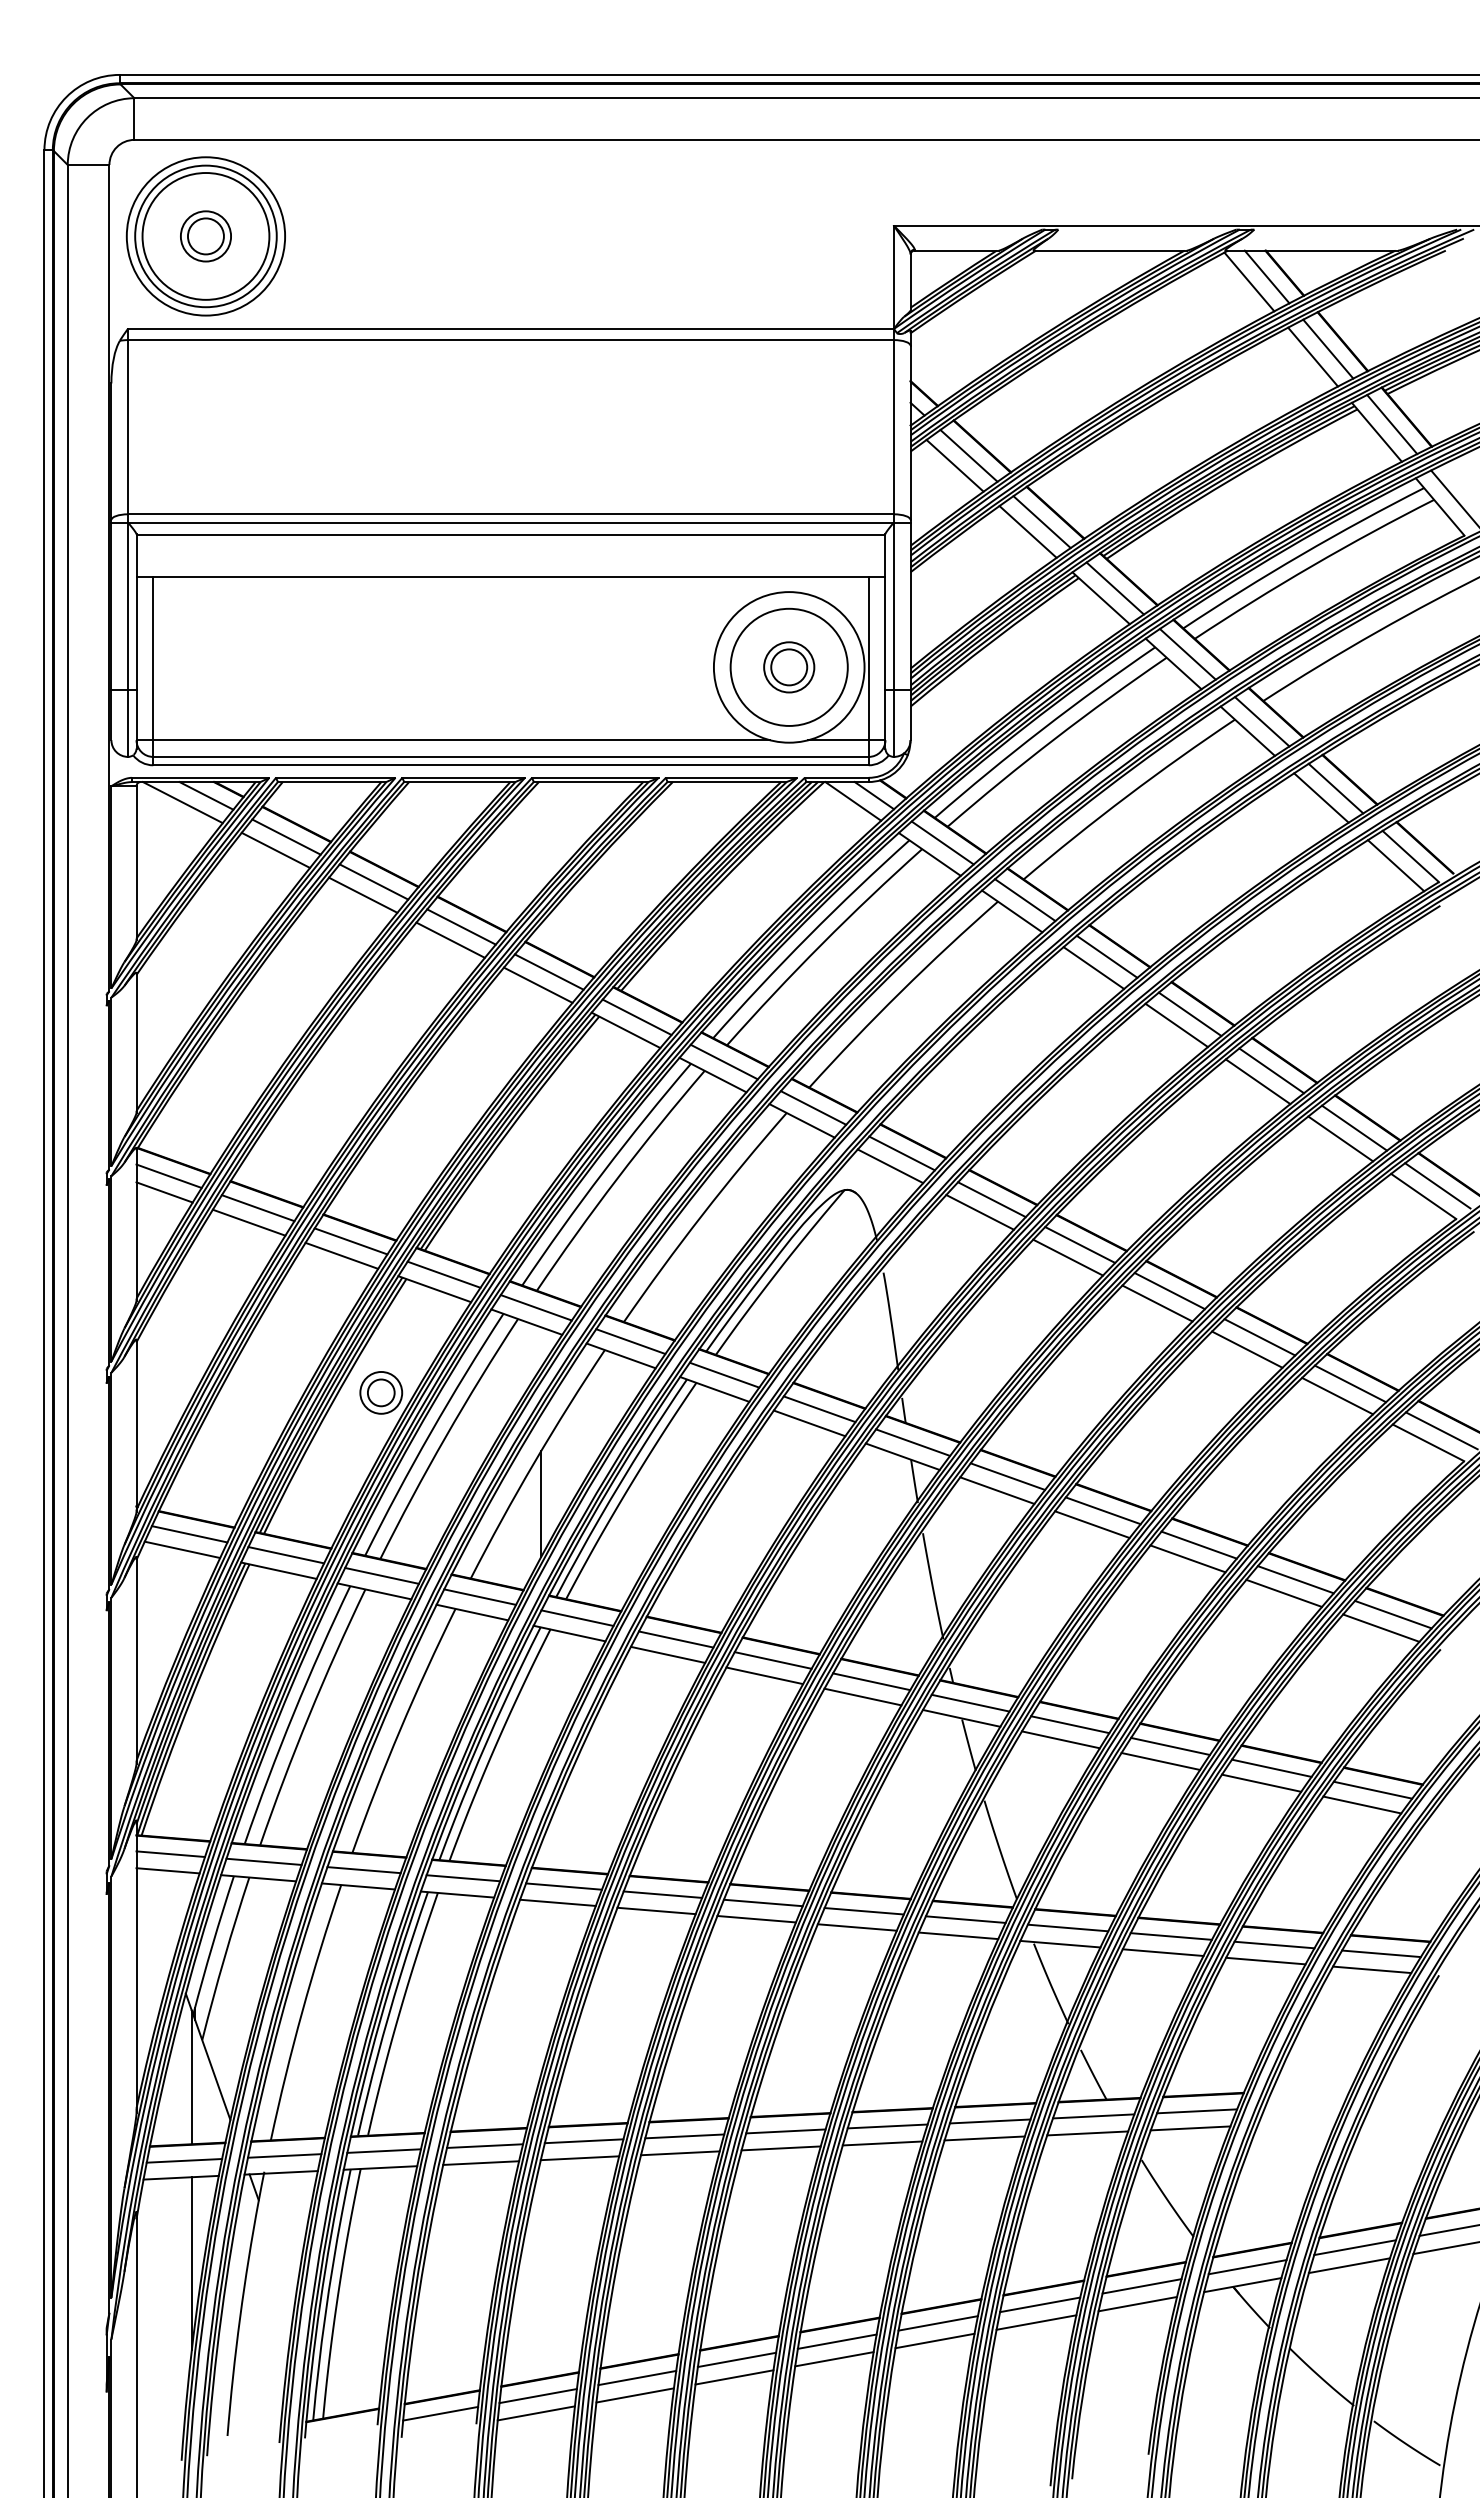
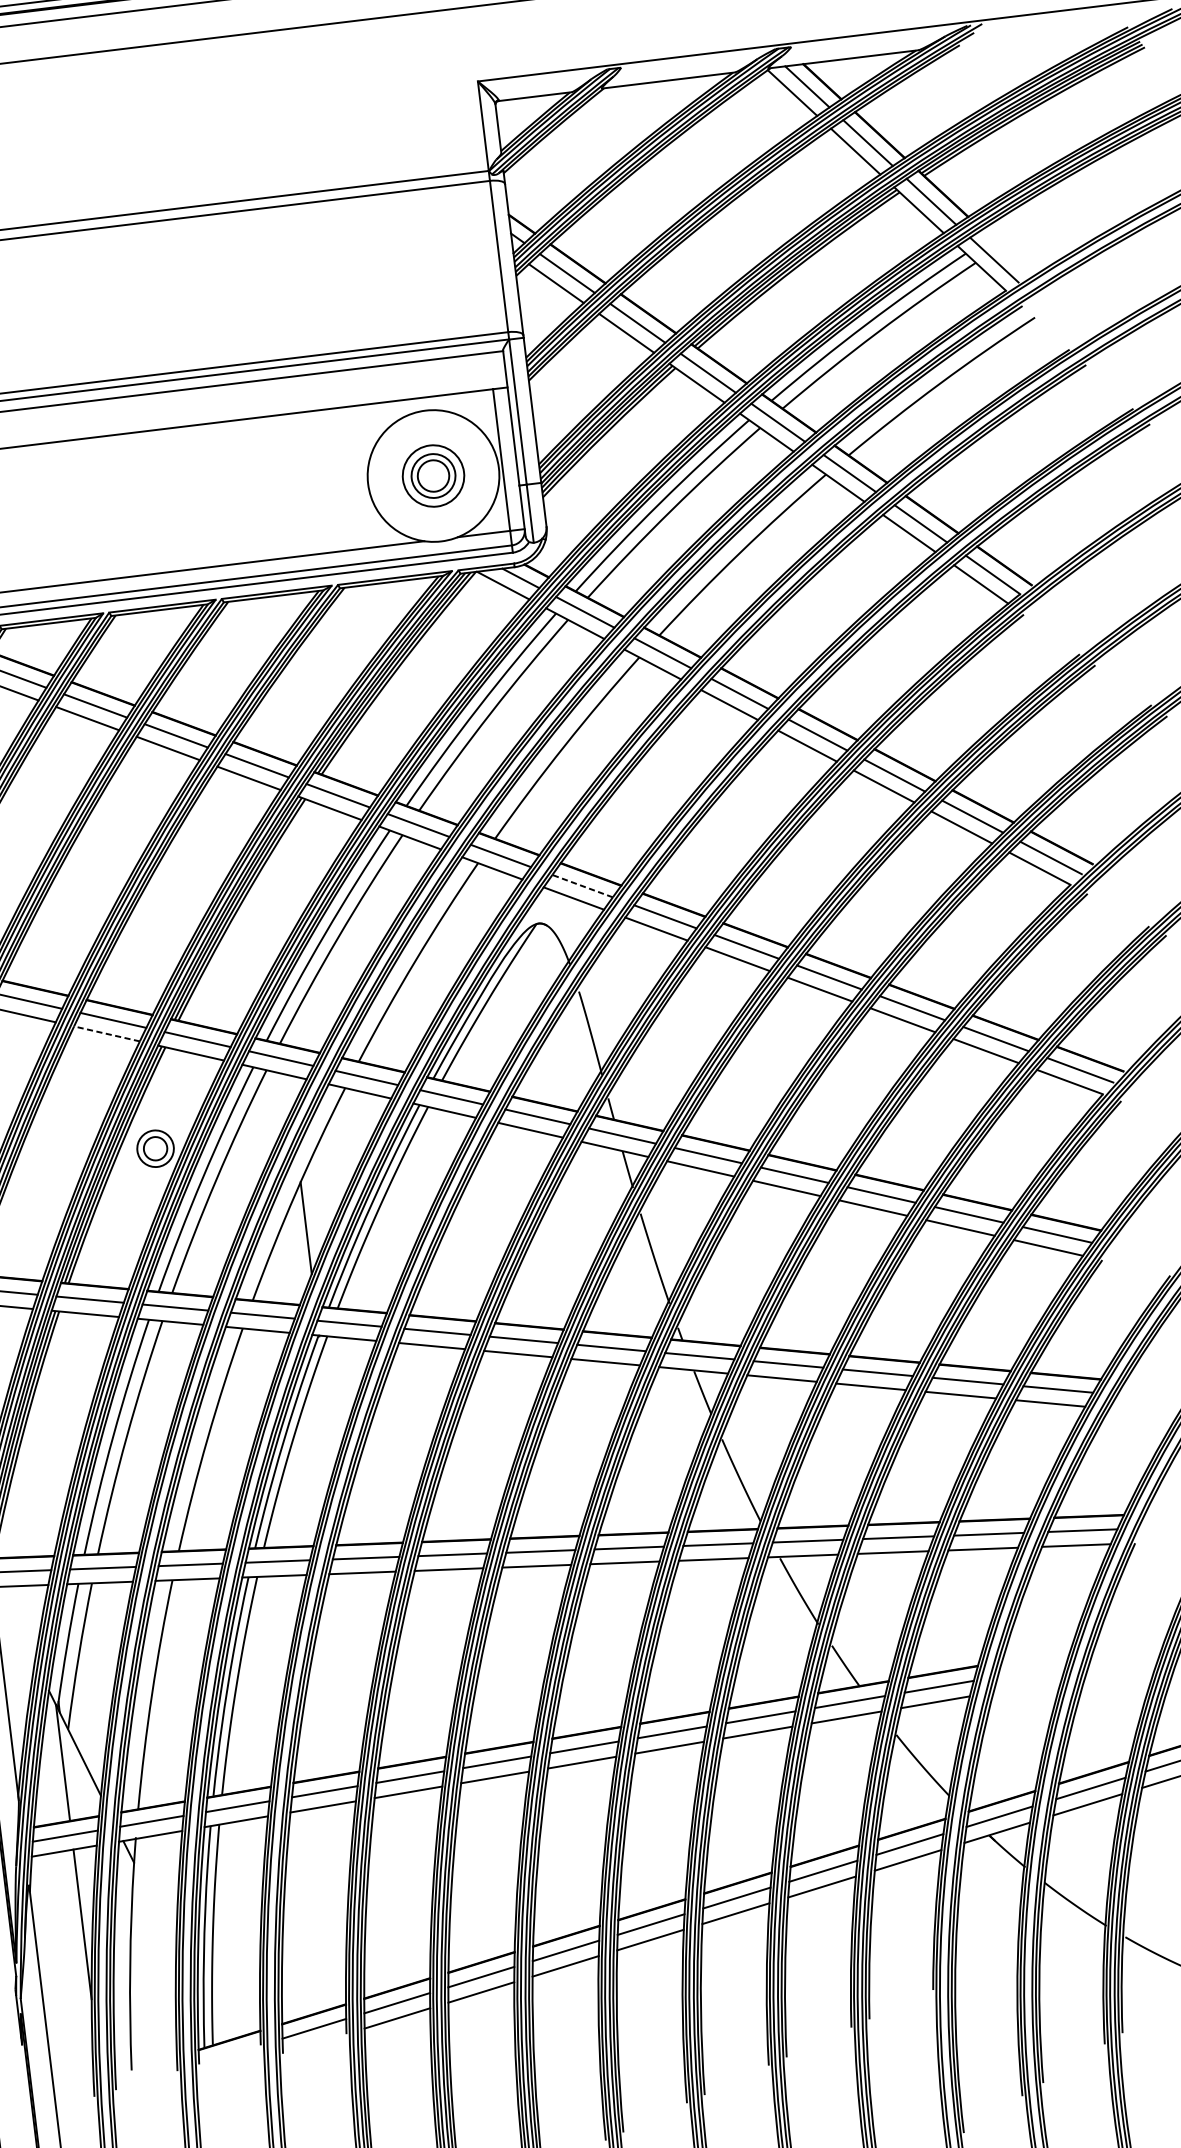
circle: (788, 666) -> (432, 475), size x0.6
line: (902, 1153) -> (582, 886), solid -> dashed
line: (341, 1255) -> (106, 1033), solid -> dashed

